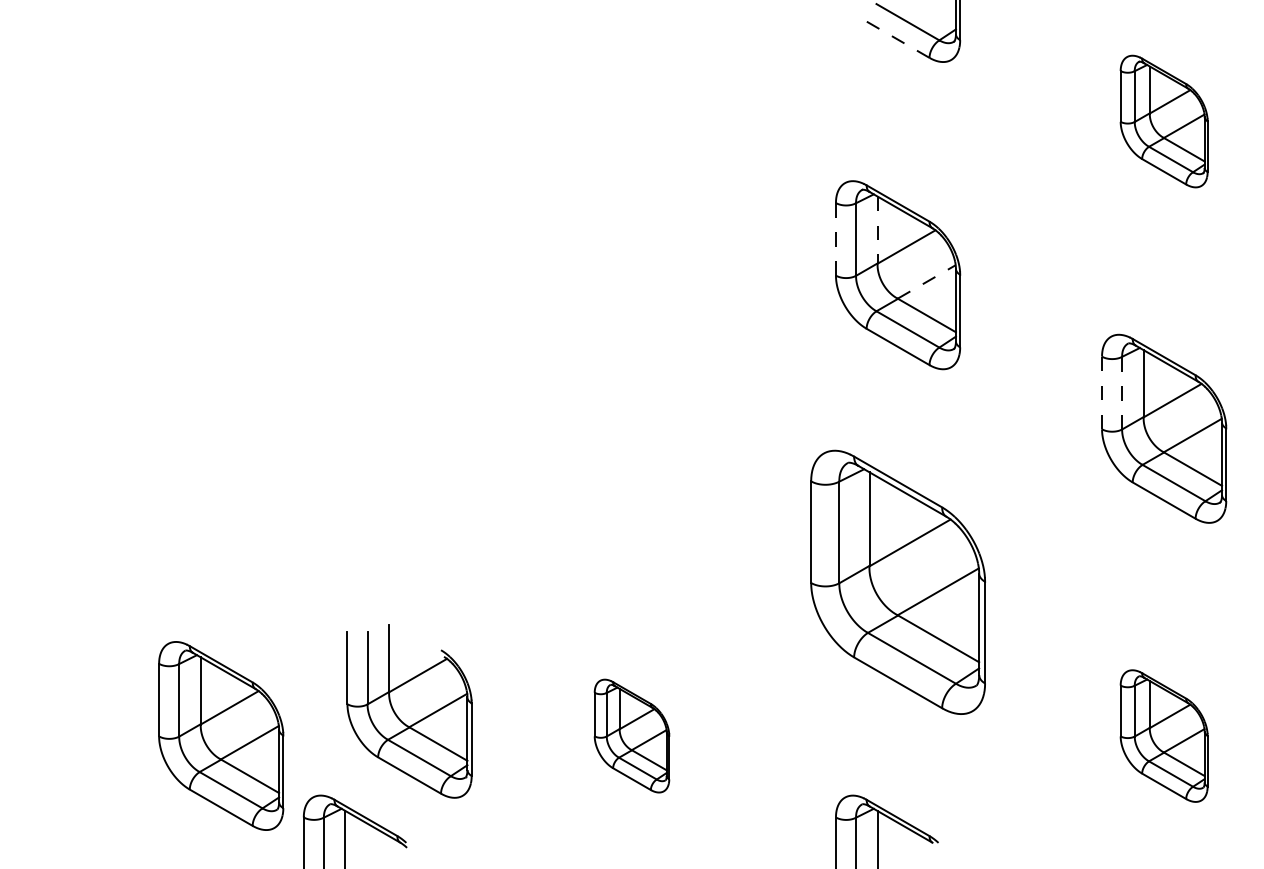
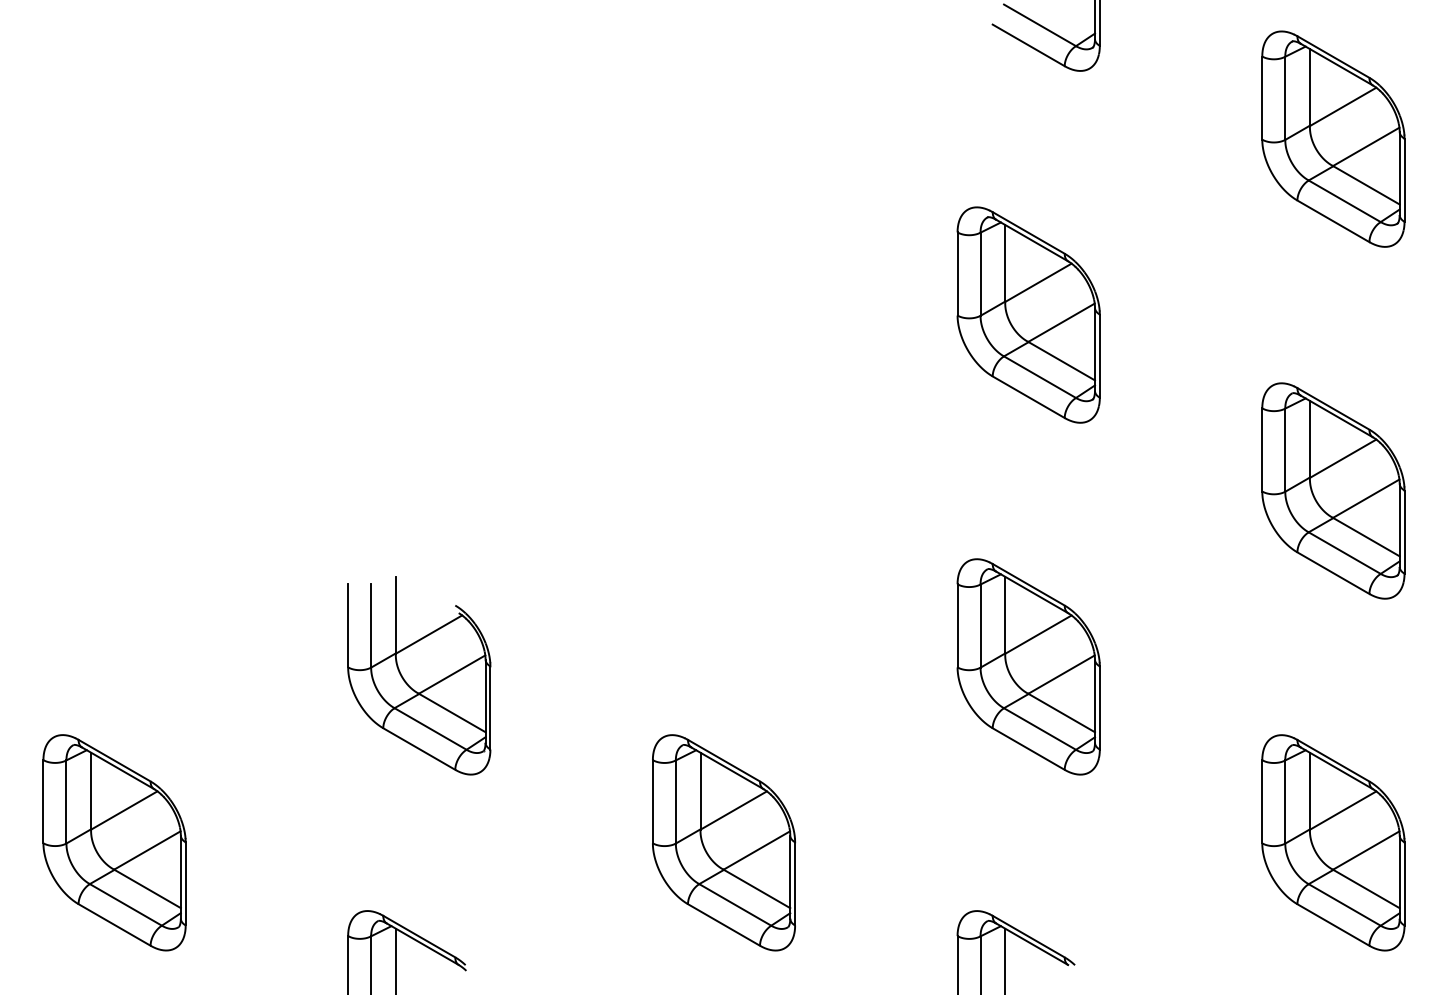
line: (897, 39) -> (1028, 45), dashed -> solid
part: (1164, 121) -> (1333, 138), size x1.43
line: (877, 230) -> (1005, 263), dashed -> solid
line: (835, 239) -> (957, 274), dashed -> solid
line: (926, 281) -> (1061, 322), dashed -> solid
line: (1102, 392) -> (1262, 449), dashed -> solid
line: (1122, 393) -> (1285, 450), dashed -> solid
part: (897, 582) -> (1028, 666), size x0.71
part: (409, 711) -> (419, 675), moved
part: (221, 735) -> (114, 842), moved
part: (631, 735) -> (723, 842), size x1.67
part: (1164, 735) -> (1333, 842), size x1.43

